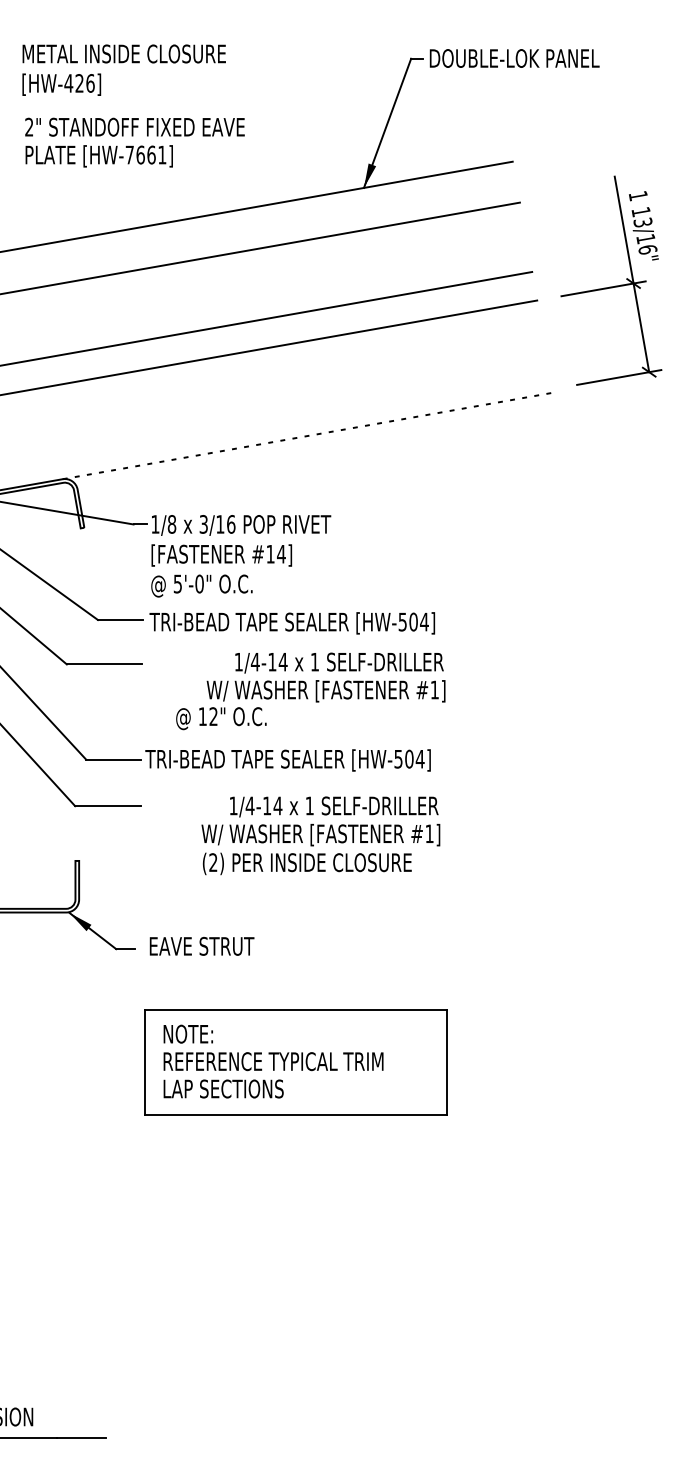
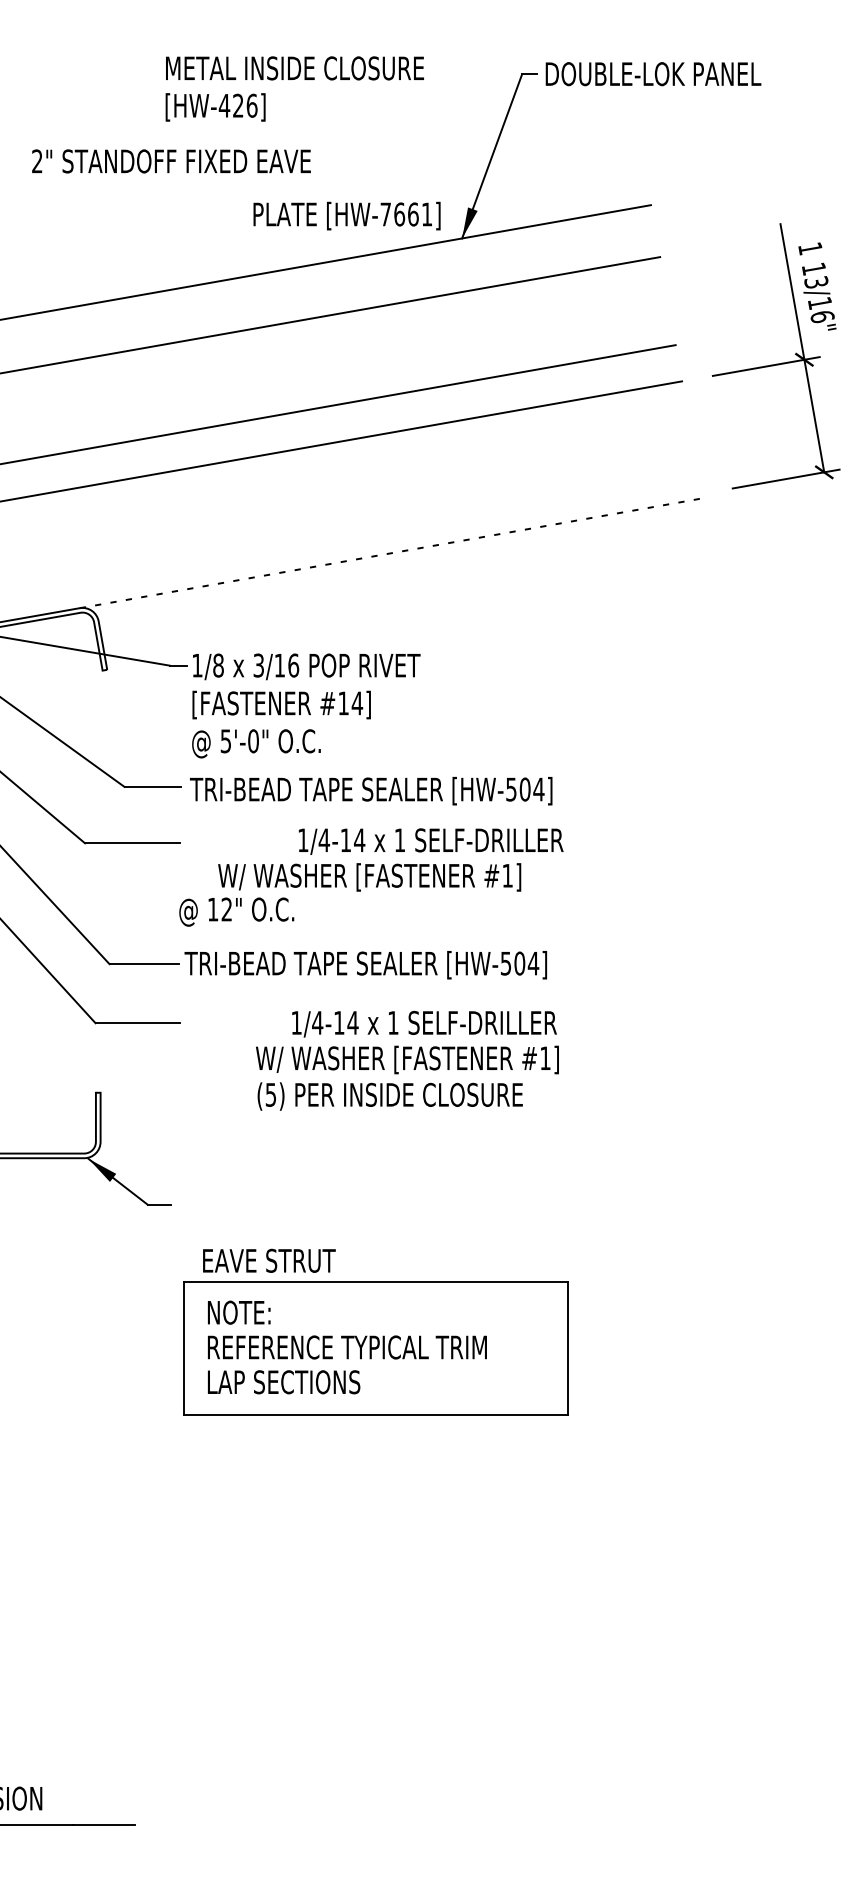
text: (123, 69) -> (294, 88), moved
text: (98, 156) -> (346, 216), moved
text: (310, 705) -> (349, 895), moved
text: (213, 862) -> (271, 1094), (2) -> (5)
text: (201, 946) -> (268, 1261), moved

